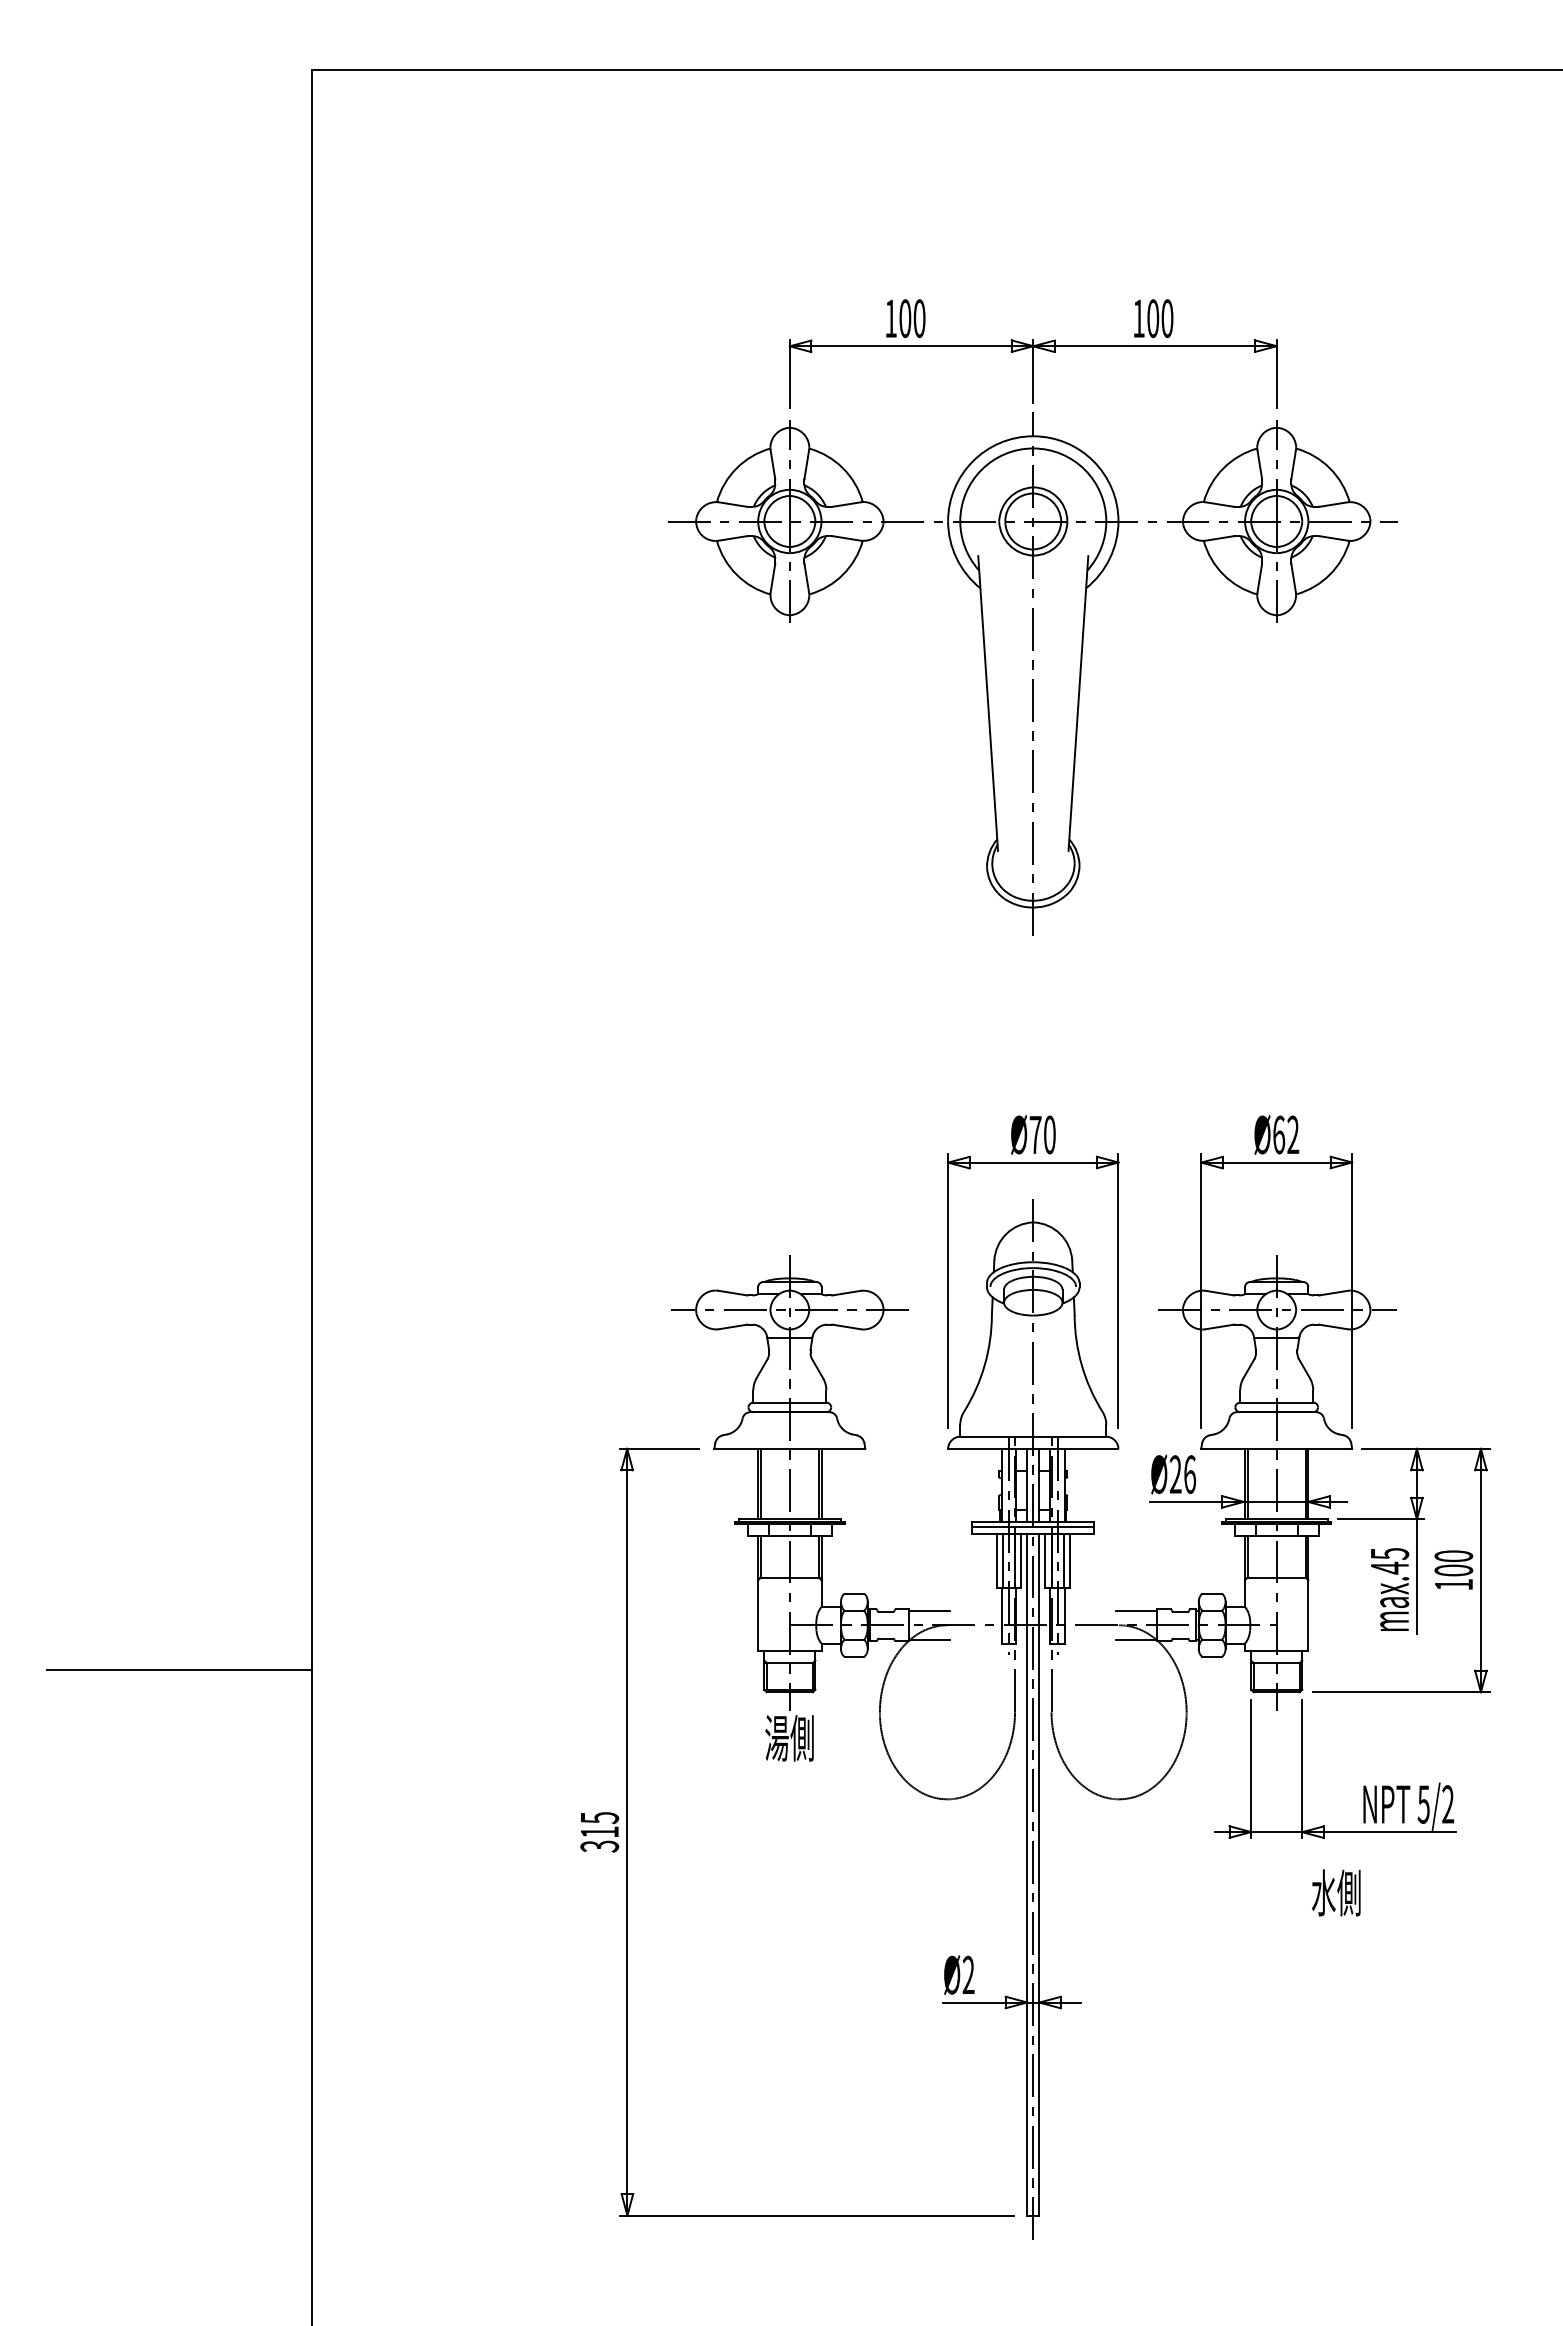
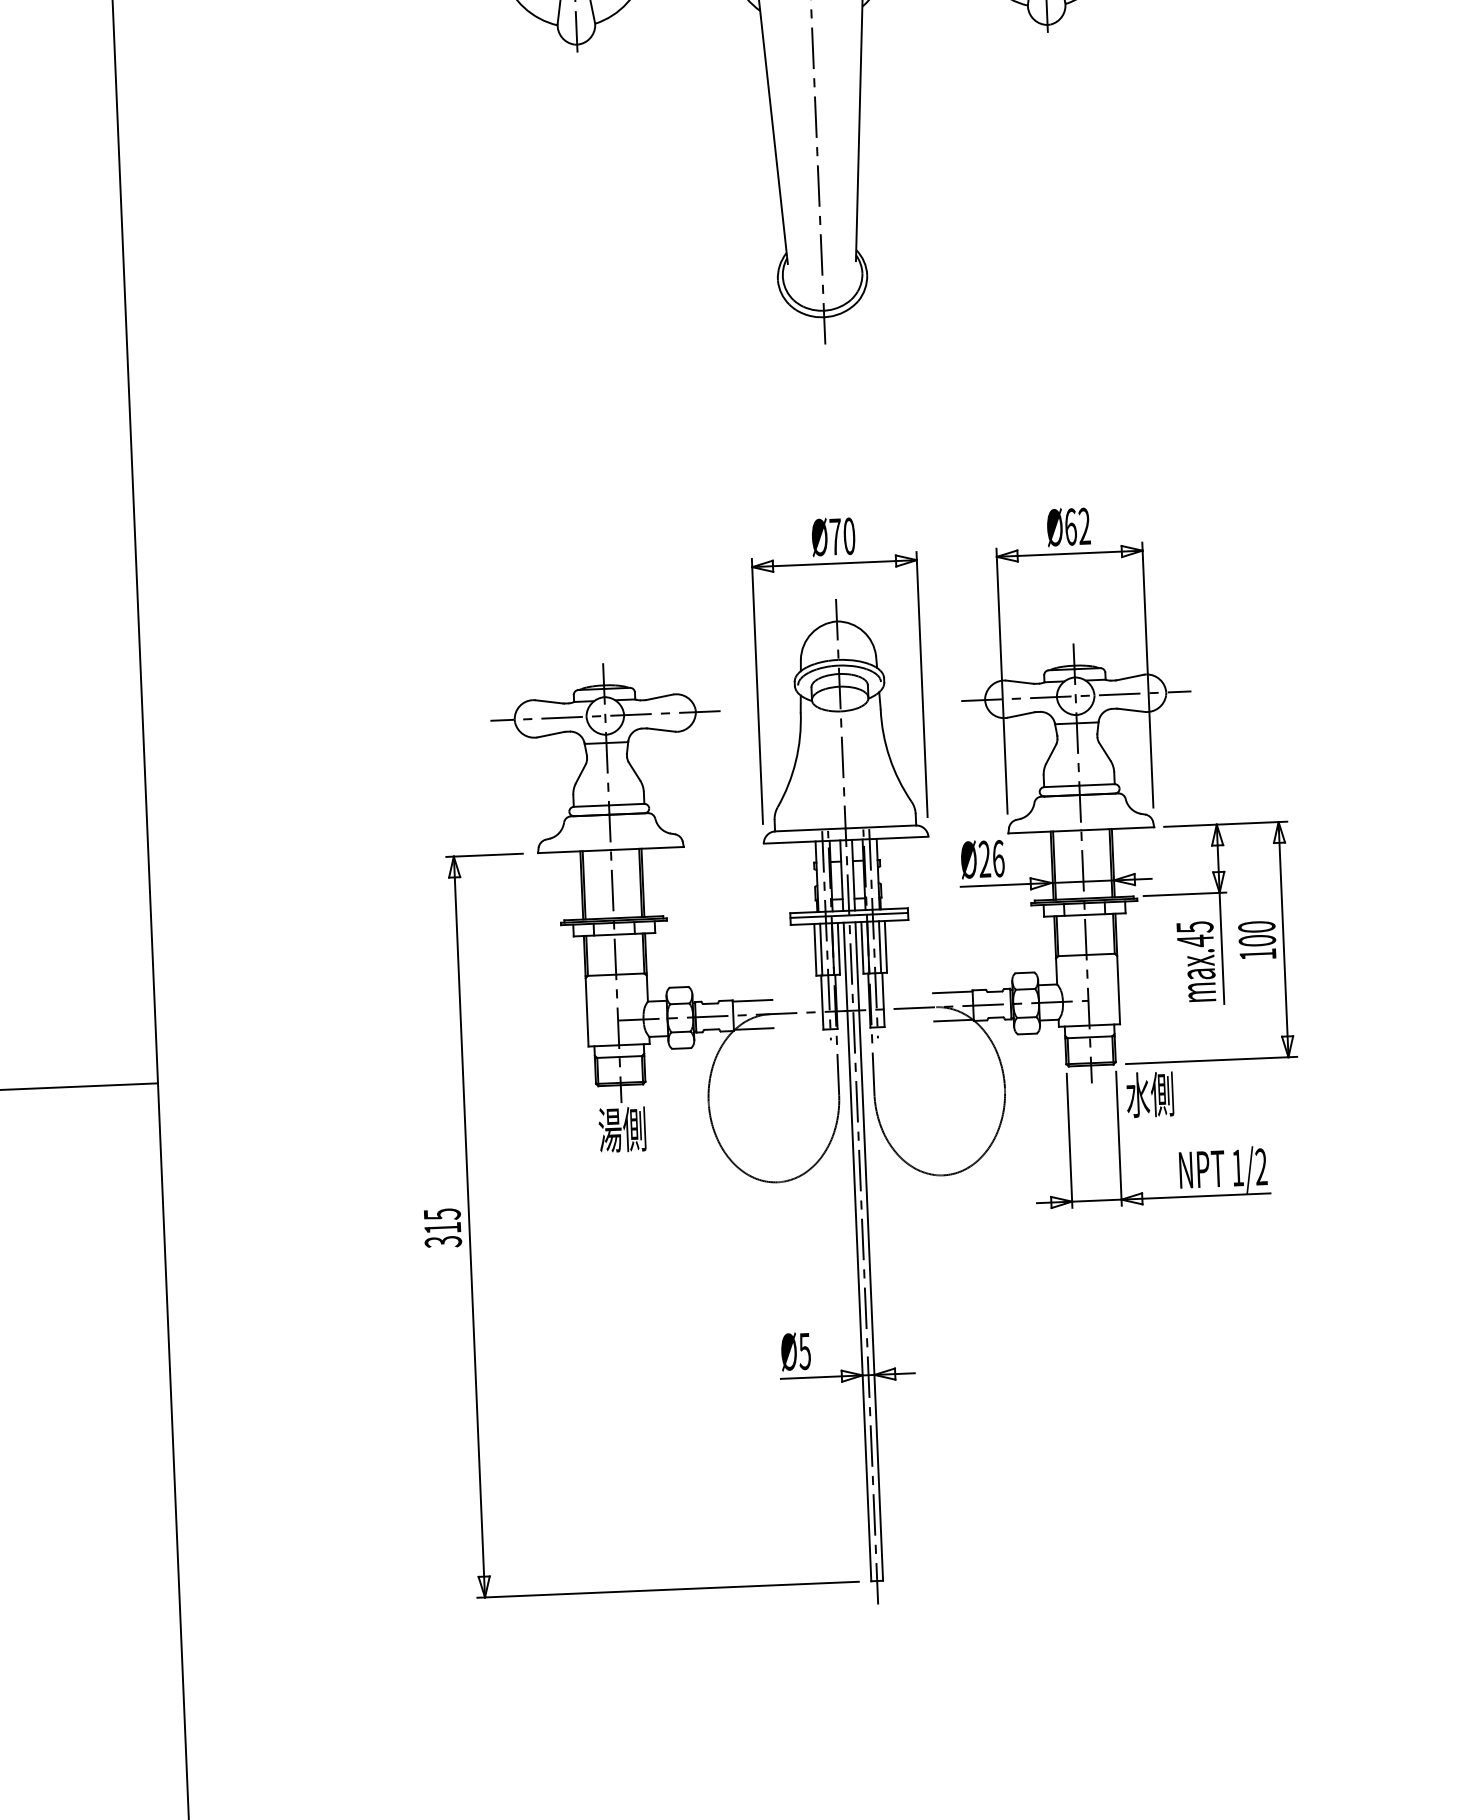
text: (1423, 1804) -> (1237, 1168), 5/2 -> 1/2
text: (1336, 1892) -> (1150, 1094), moved
text: (968, 1974) -> (804, 1350), Ø2 -> Ø5

